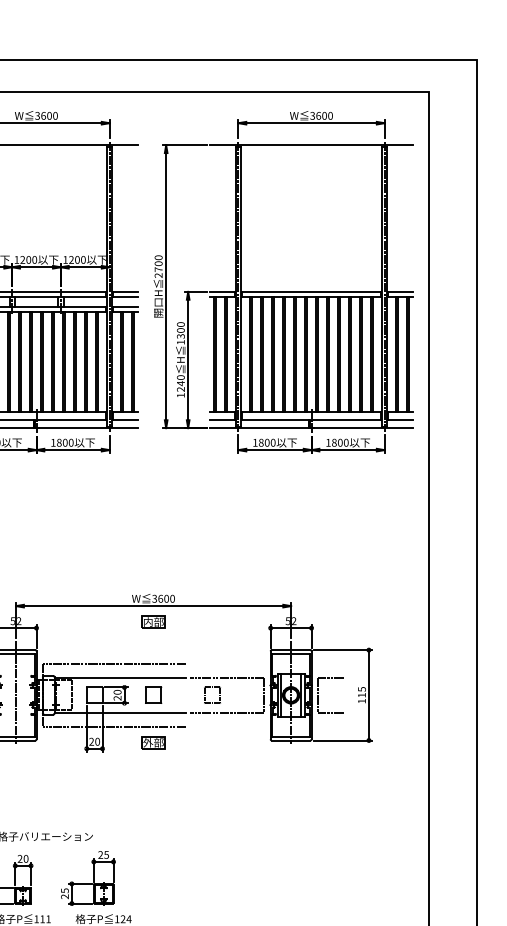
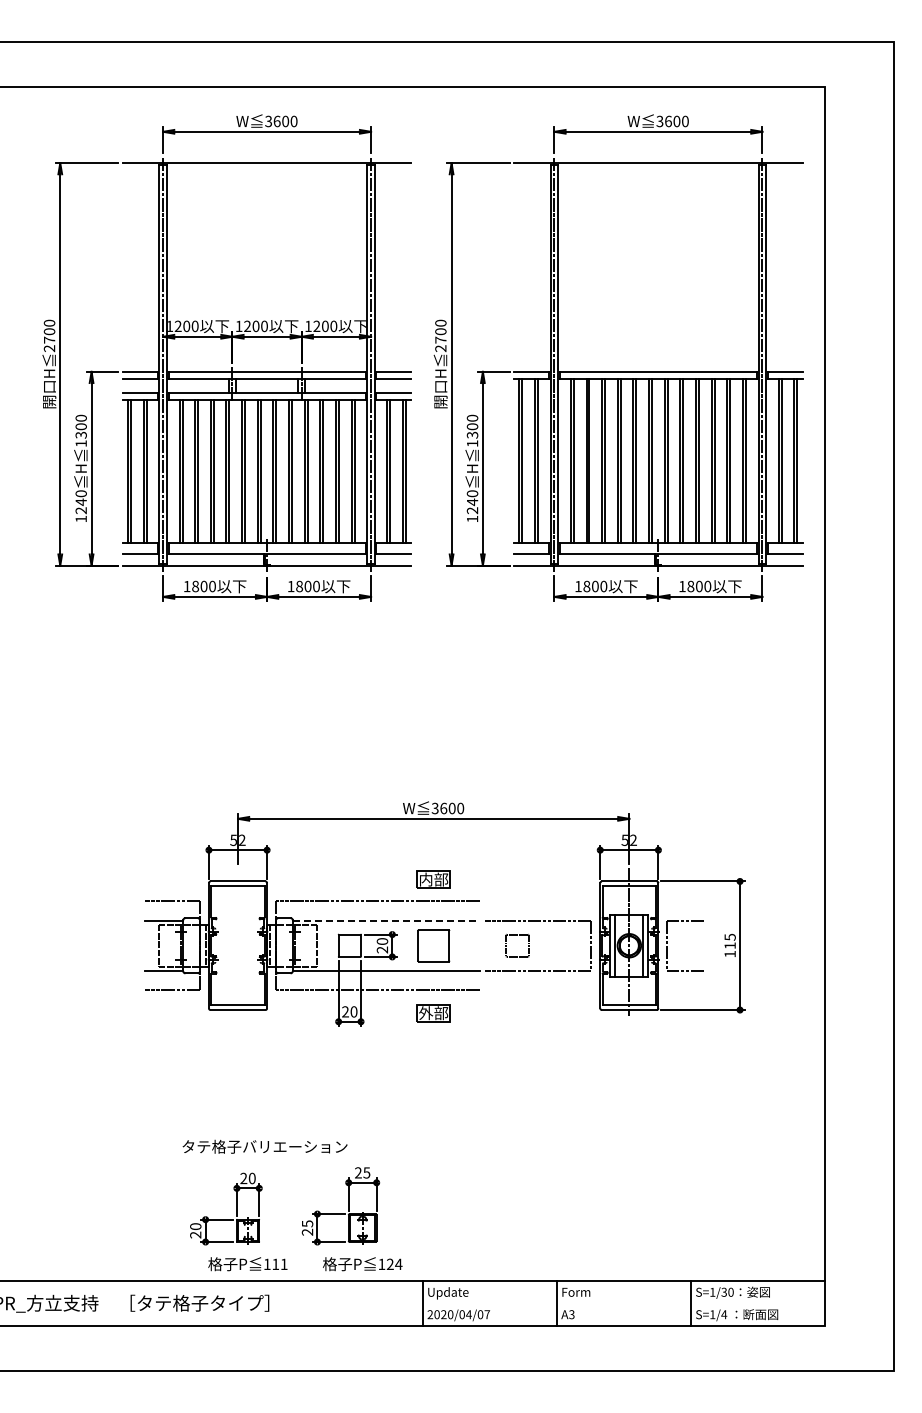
part: (153, 622) -> (433, 879), moved
line: (120, 677) -> (386, 920), solid -> dashed
line: (16, 692) -> (238, 941), removed
part: (153, 695) -> (433, 945), size x1.4

